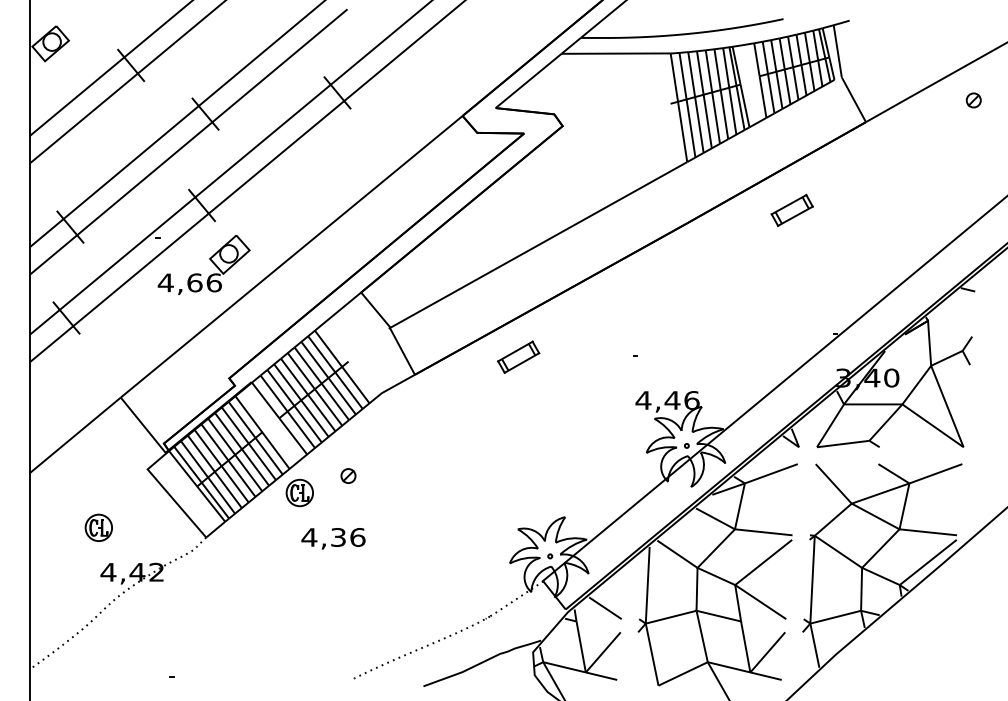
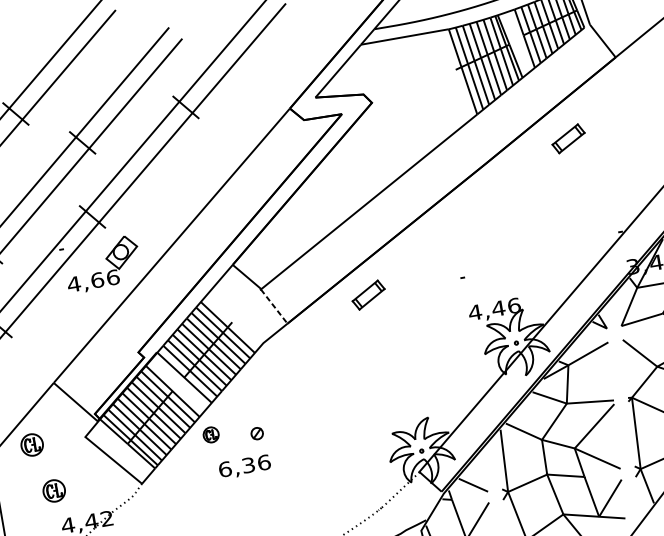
line: (402, 351) -> (274, 306), solid -> dashed
part: (81, 467) -> (31, 444), added
part: (348, 475) -> (257, 433), moved
part: (299, 492) -> (210, 434), size x0.7
text: (309, 537) -> (225, 469), 4,36 -> 6,36

